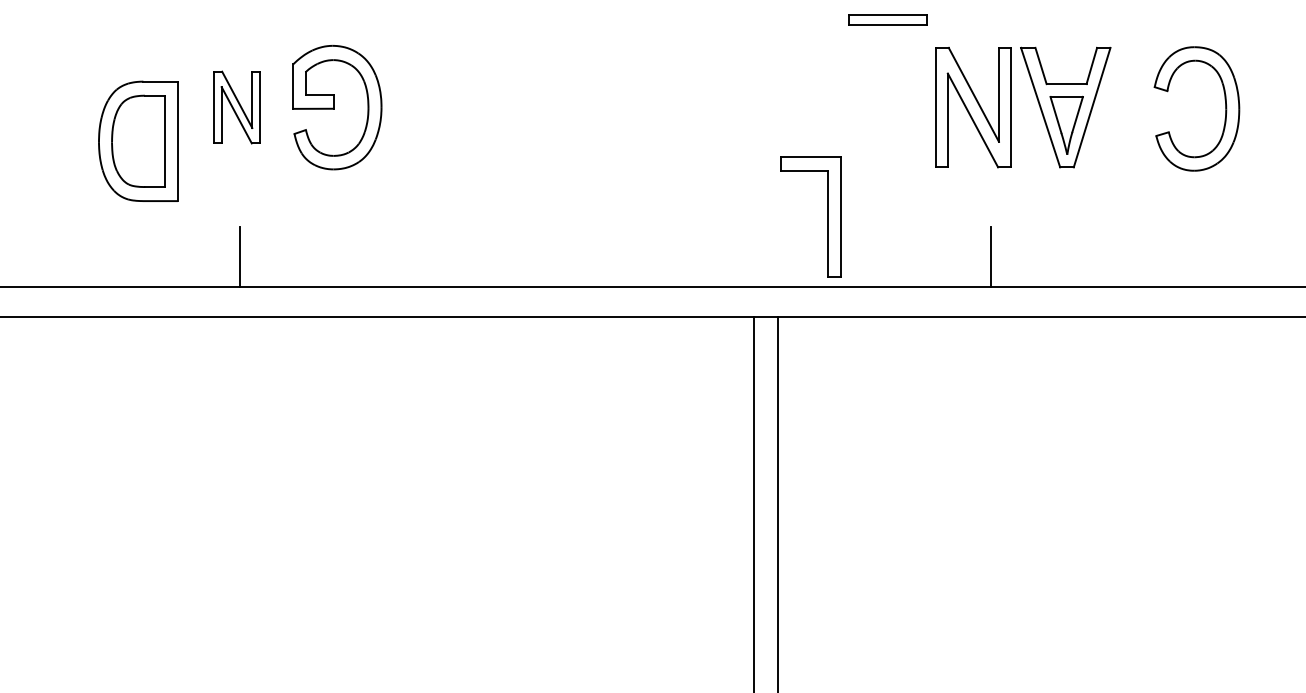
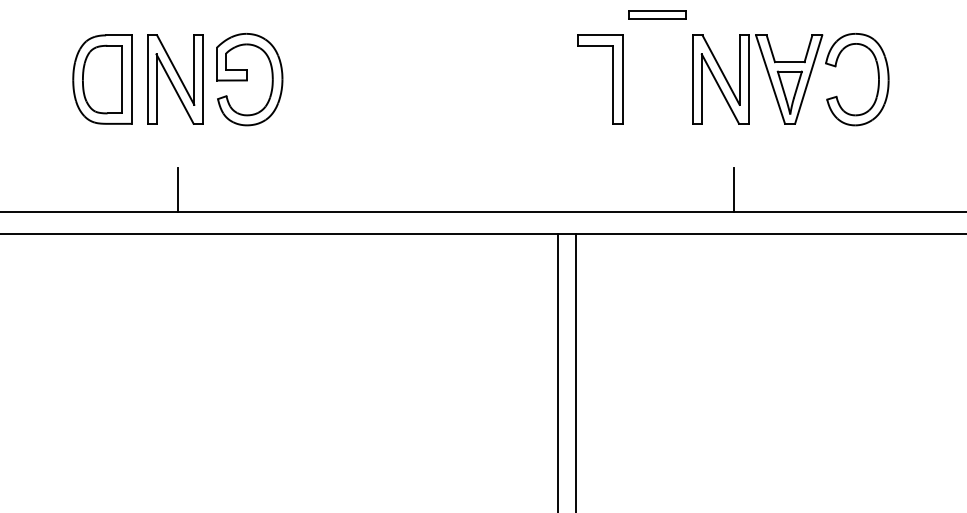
part: (1224, 102) -> (877, 74), moved
part: (237, 107) -> (175, 79), size x1.67
part: (138, 141) -> (102, 79), moved
part: (827, 216) -> (612, 79), moved

